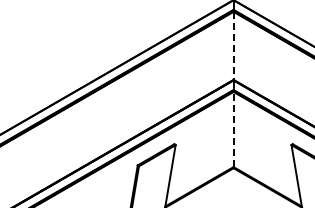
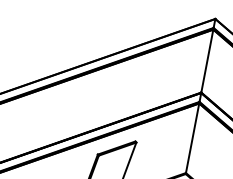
line: (233, 46) -> (207, 61), dashed -> solid
line: (233, 129) -> (192, 138), dashed -> solid

